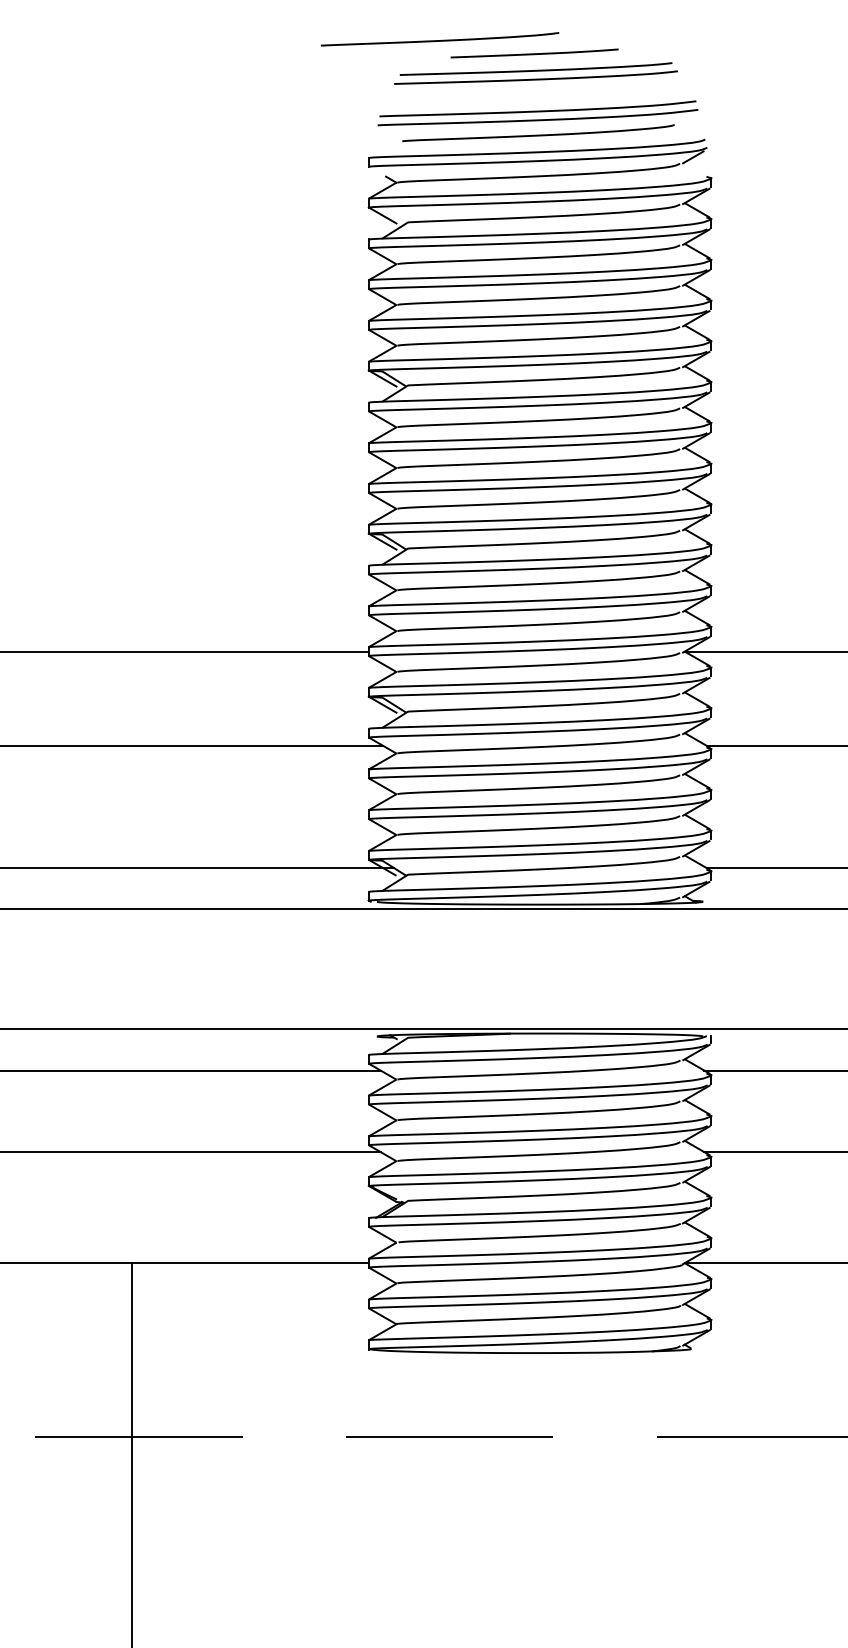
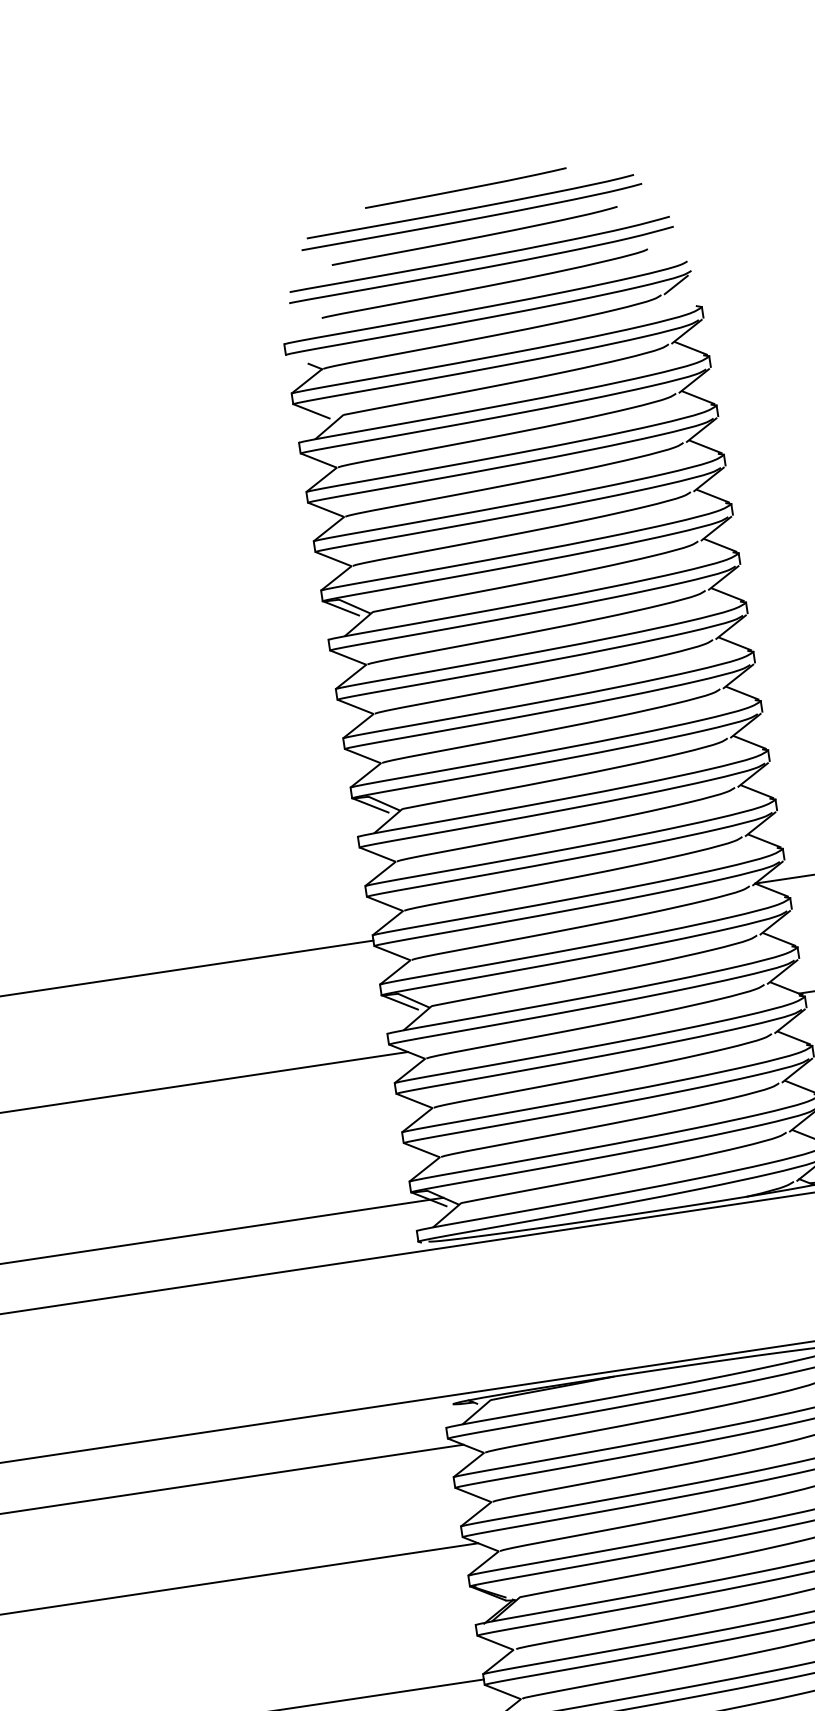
curve: (439, 40) -> (474, 237), moved

